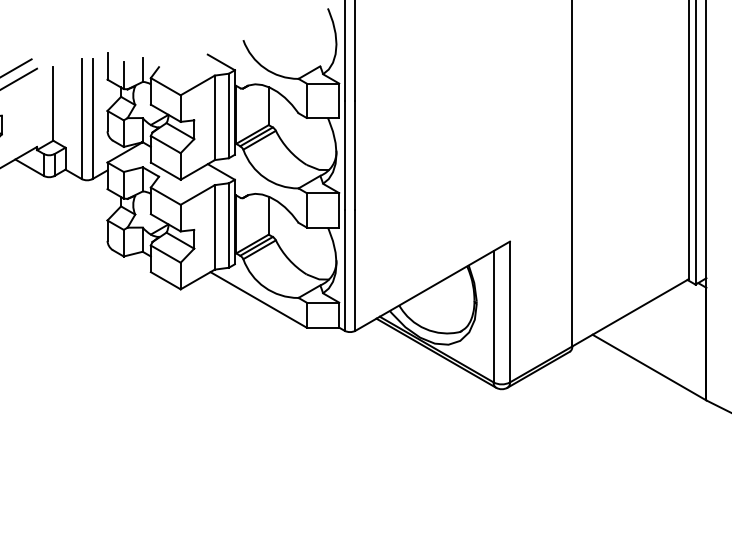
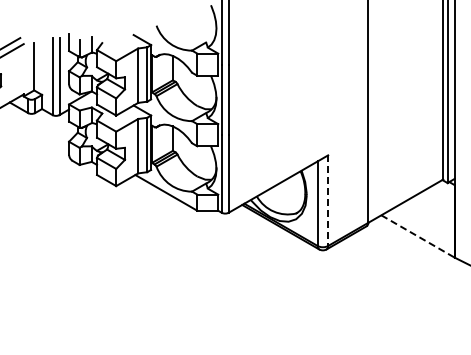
line: (510, 313) -> (328, 201), solid -> dashed
line: (650, 367) -> (418, 236), solid -> dashed

